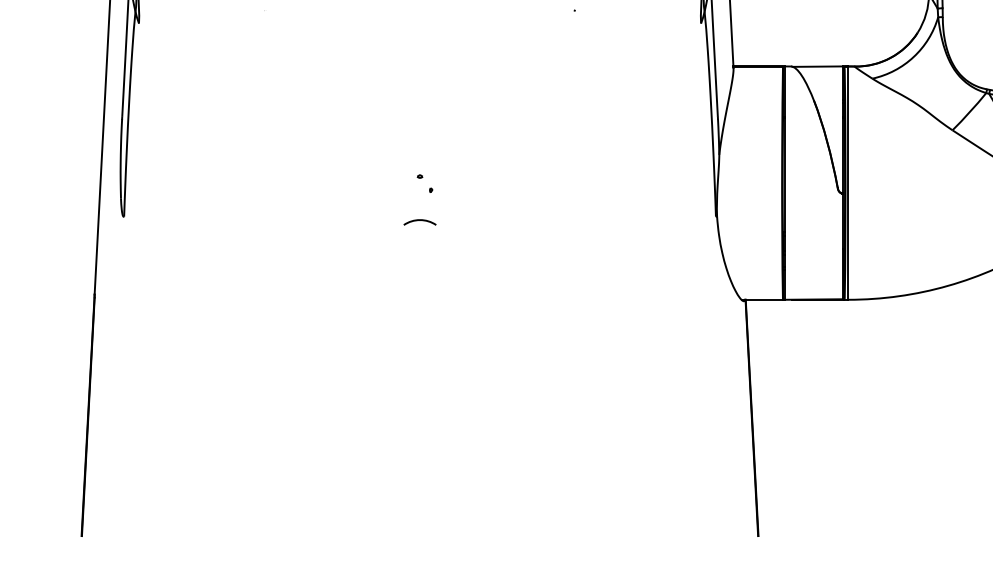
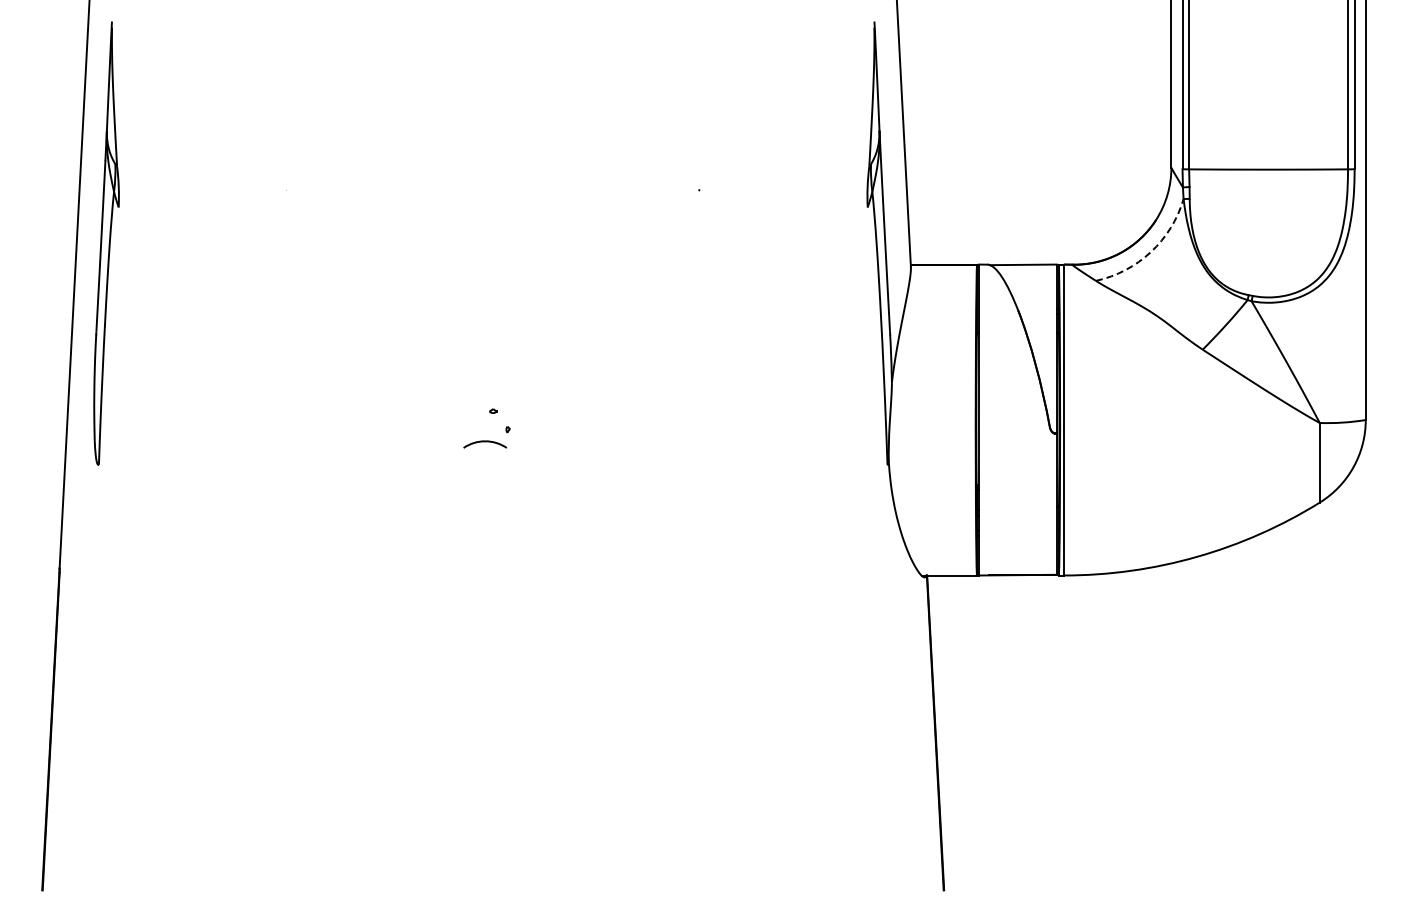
arc: (913, 57) -> (1150, 252), solid -> dashed
arc: (420, 220) -> (485, 442), moved

